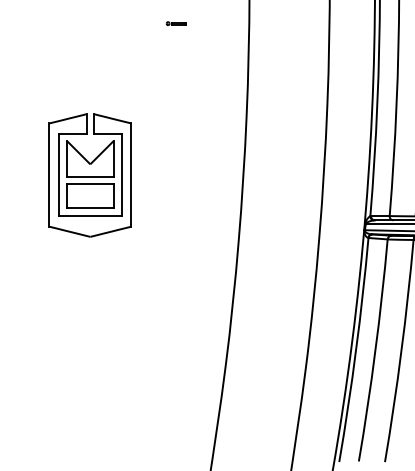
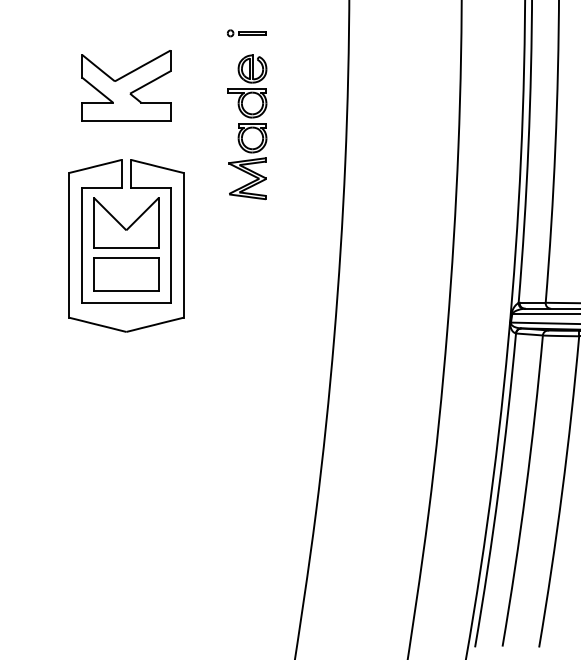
part: (175, 23) -> (245, 33), size x1.43
part: (90, 60) -> (126, 84), added
part: (176, 90) -> (247, 126), added

